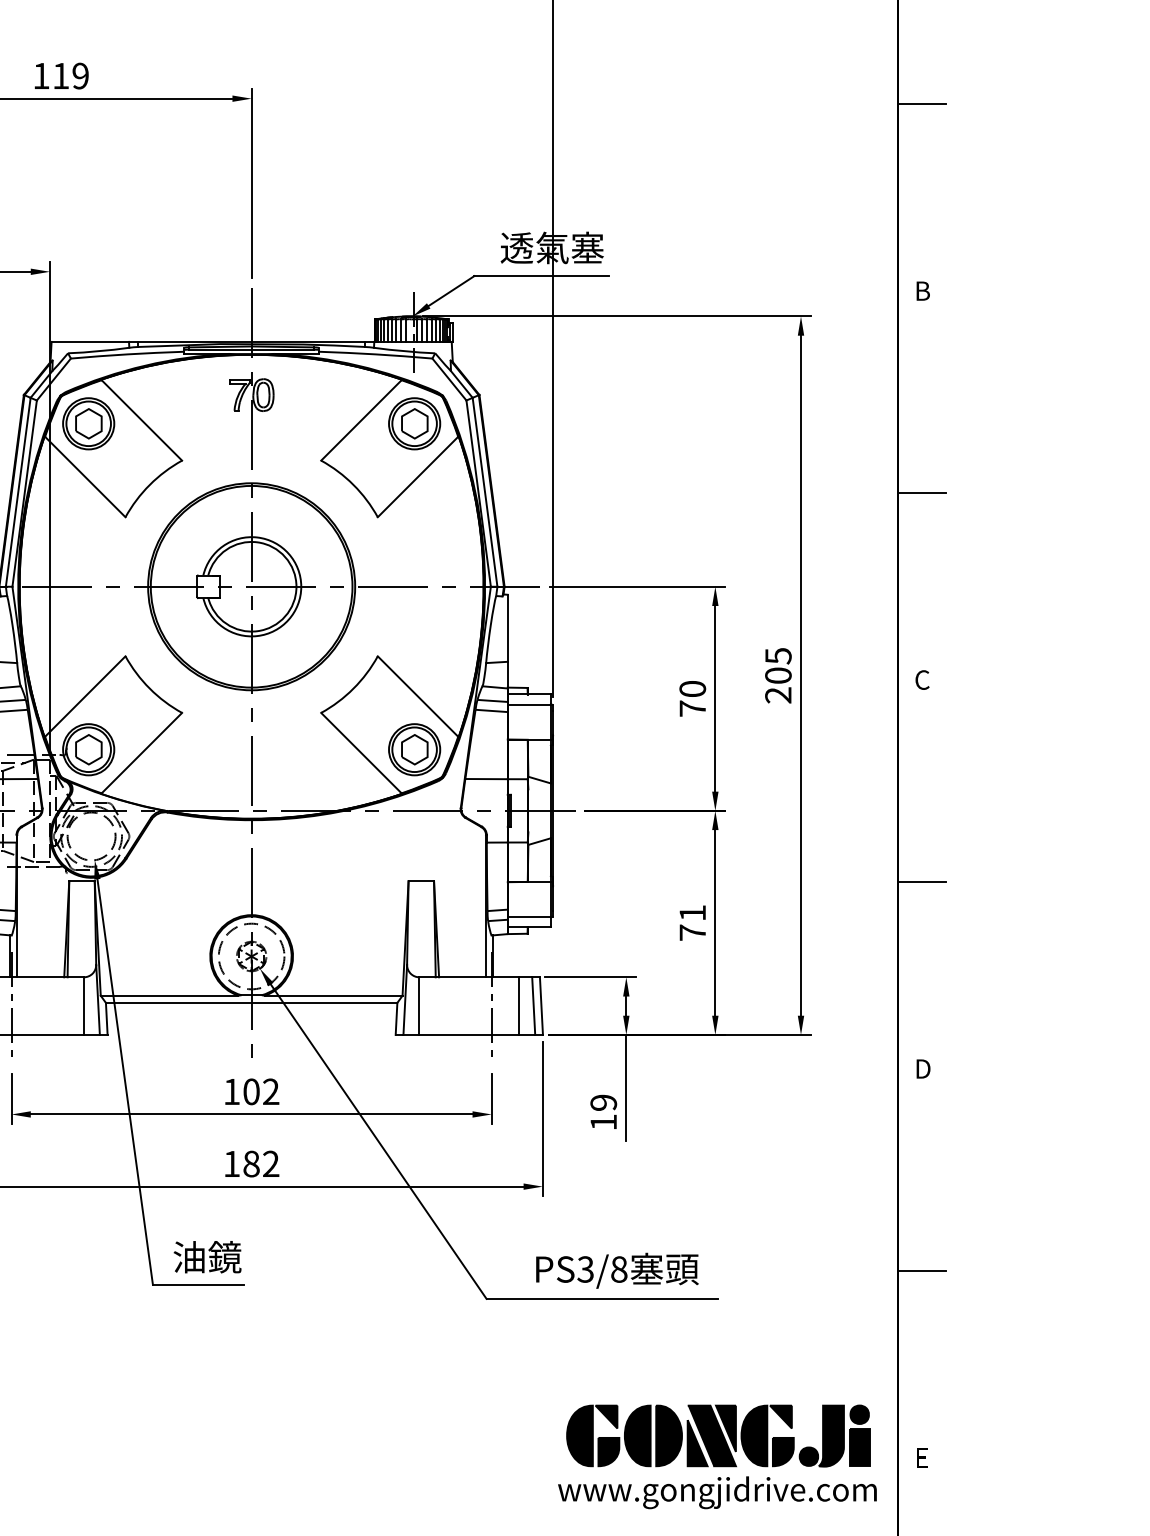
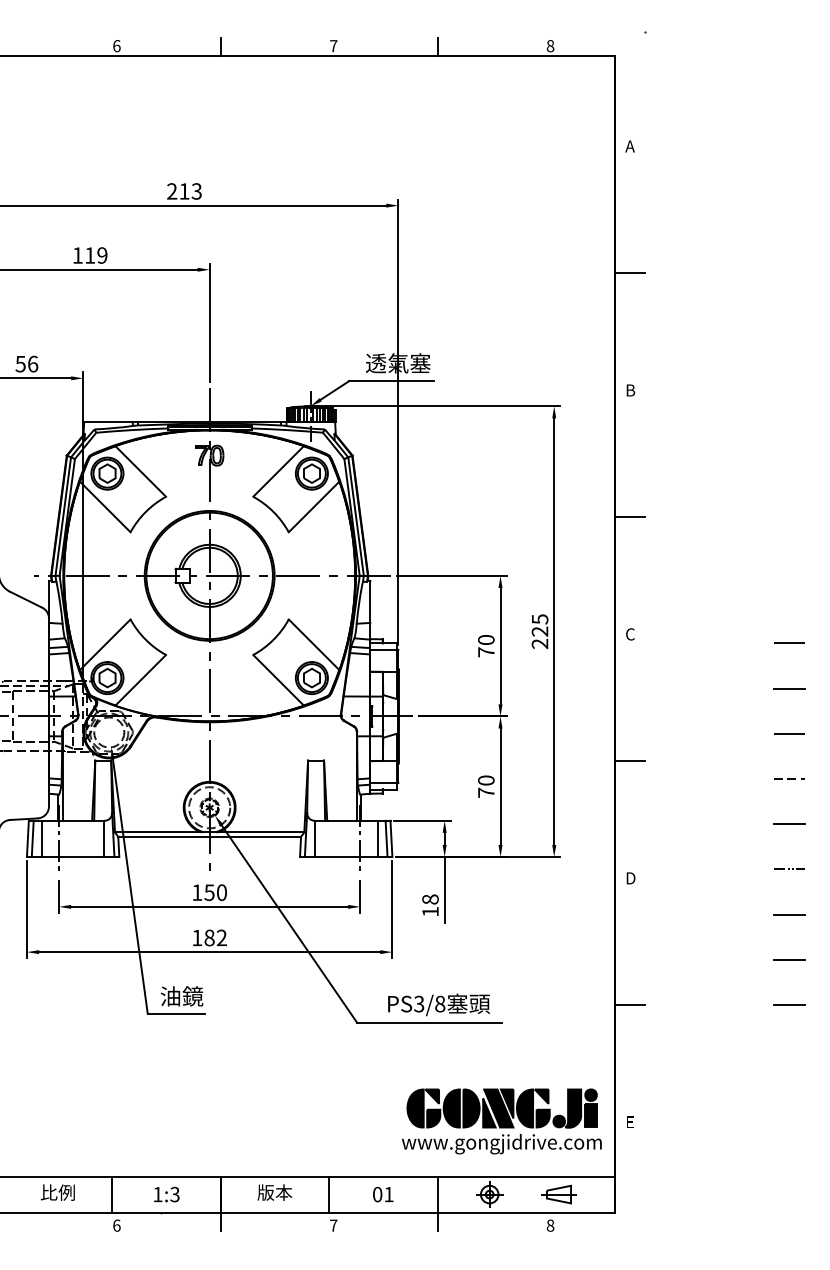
text: (777, 675) -> (539, 631), 205 -> 225
text: (693, 913) -> (486, 780), 71 -> 70
text: (260, 1091) -> (215, 892), 102 -> 150
text: (603, 1102) -> (430, 899), 19 -> 18

